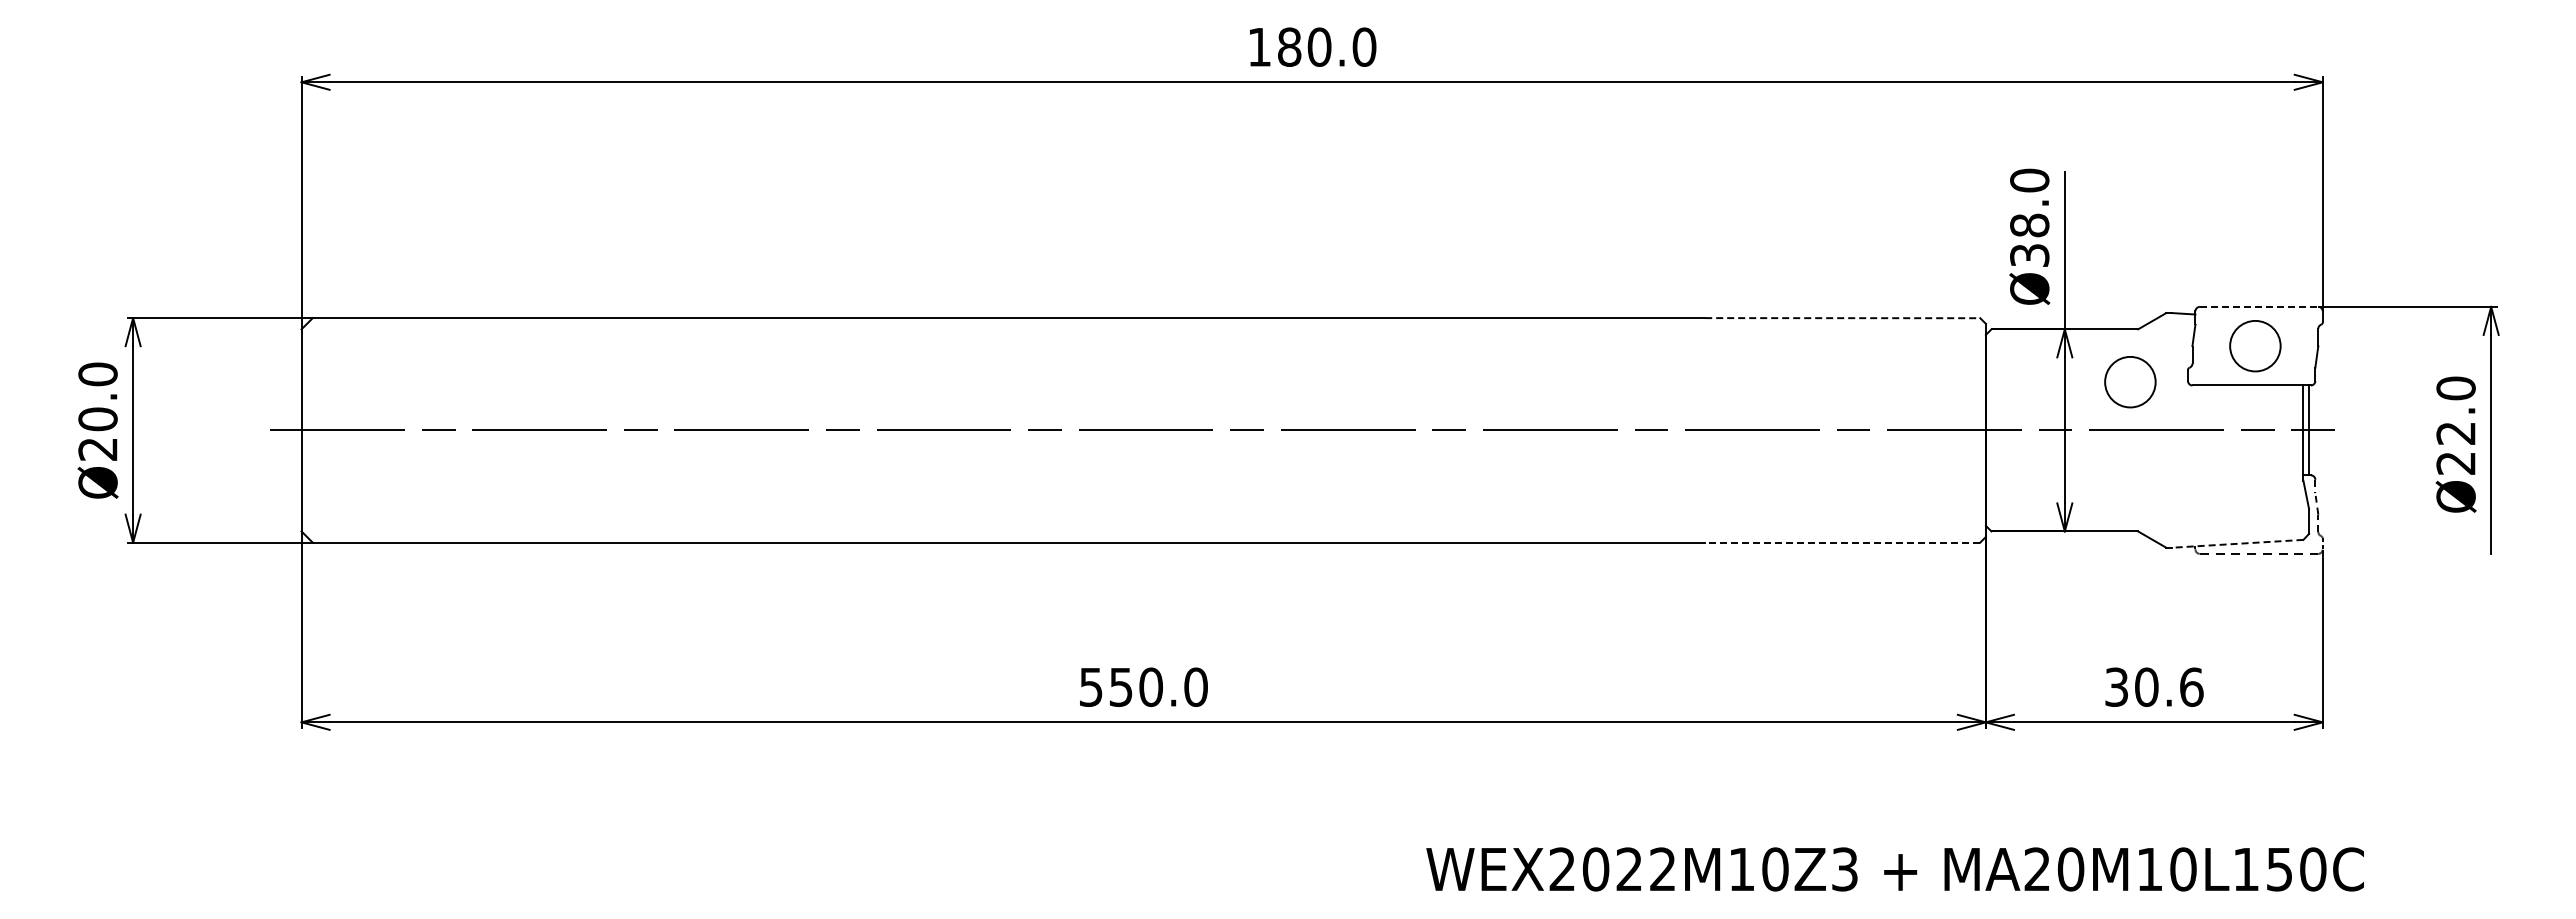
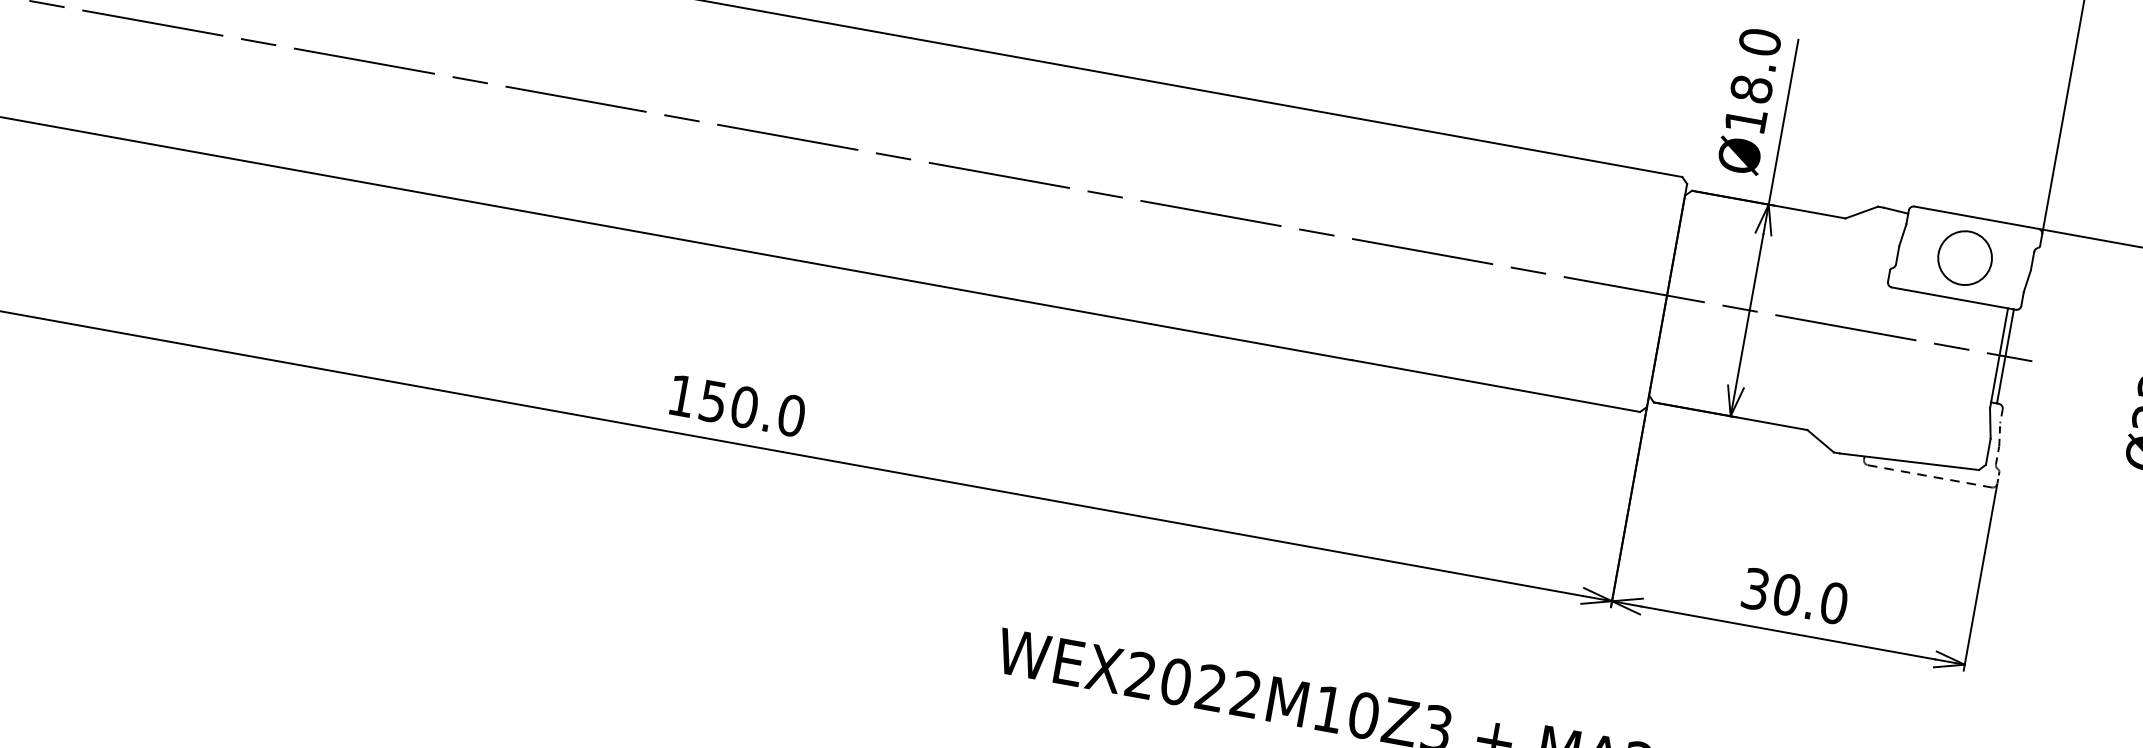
text: (2029, 255) -> (1745, 120), Ø38.0 -> Ø18.0
line: (2259, 306) -> (1976, 217), dashed -> solid
line: (1842, 318) -> (1537, 151), dashed -> solid
circle: (2130, 382) -> (1827, 272), removed
line: (1842, 542) -> (1495, 385), dashed -> solid
line: (2237, 543) -> (1909, 461), dashed -> solid
text: (2191, 686) -> (1834, 602), 30.6 -> 30.0
text: (1091, 687) -> (682, 396), 550.0 -> 150.0

